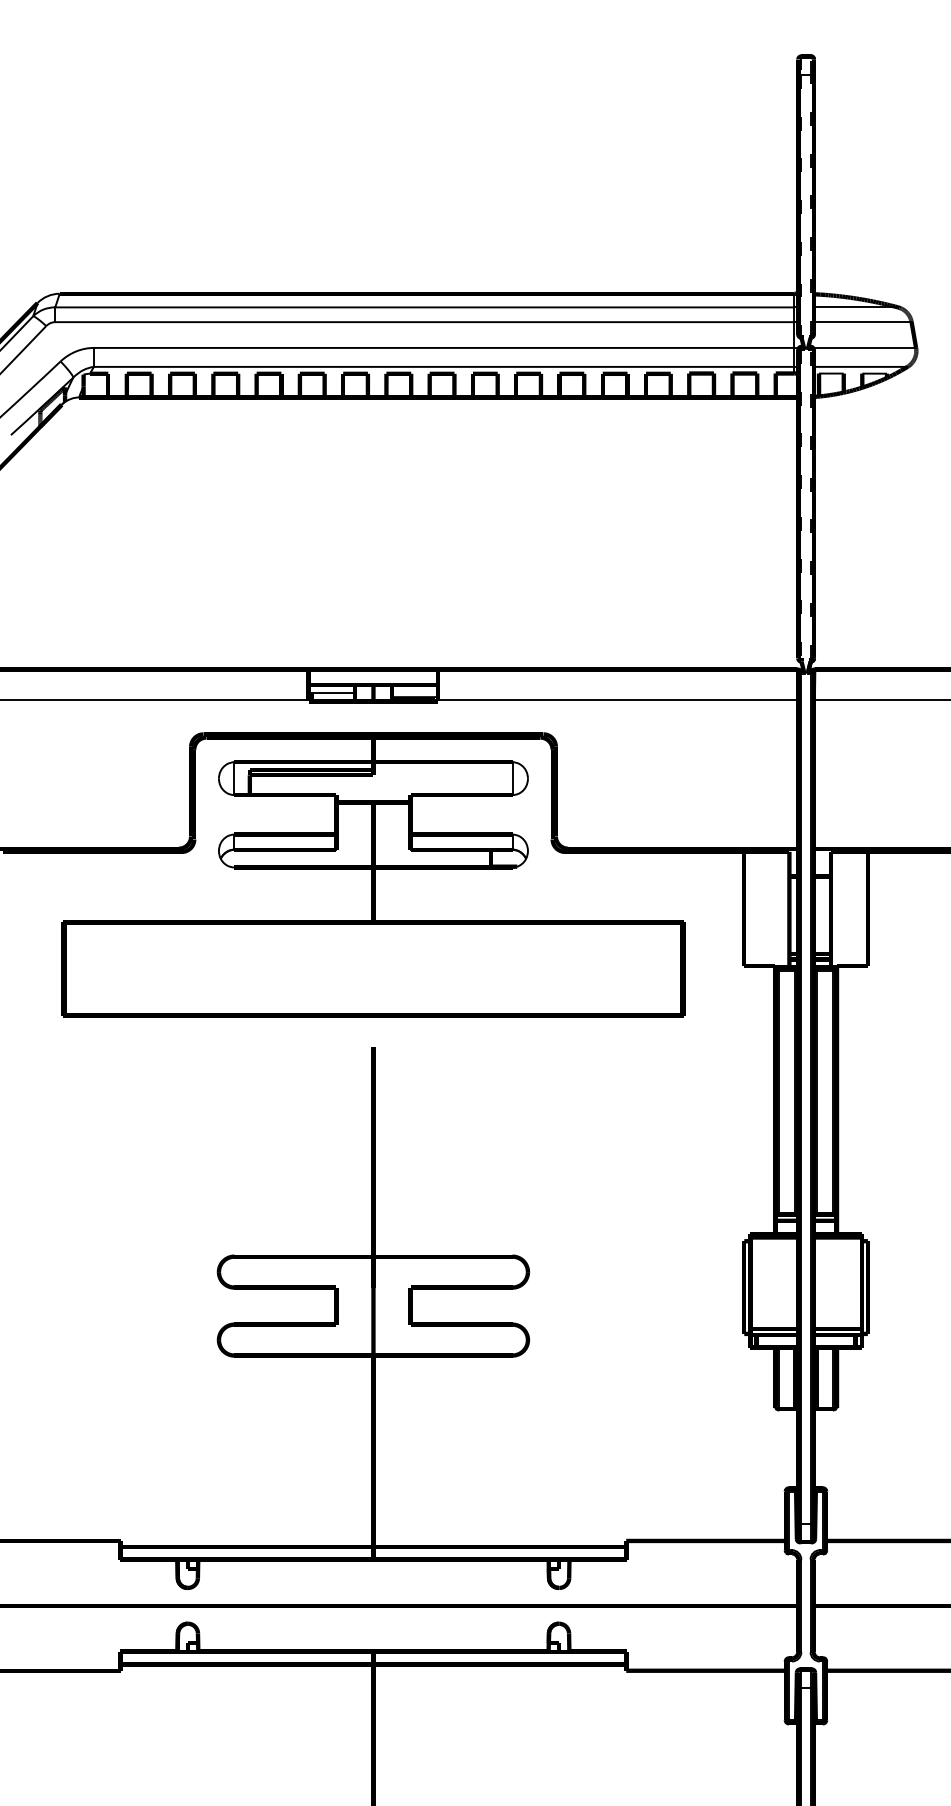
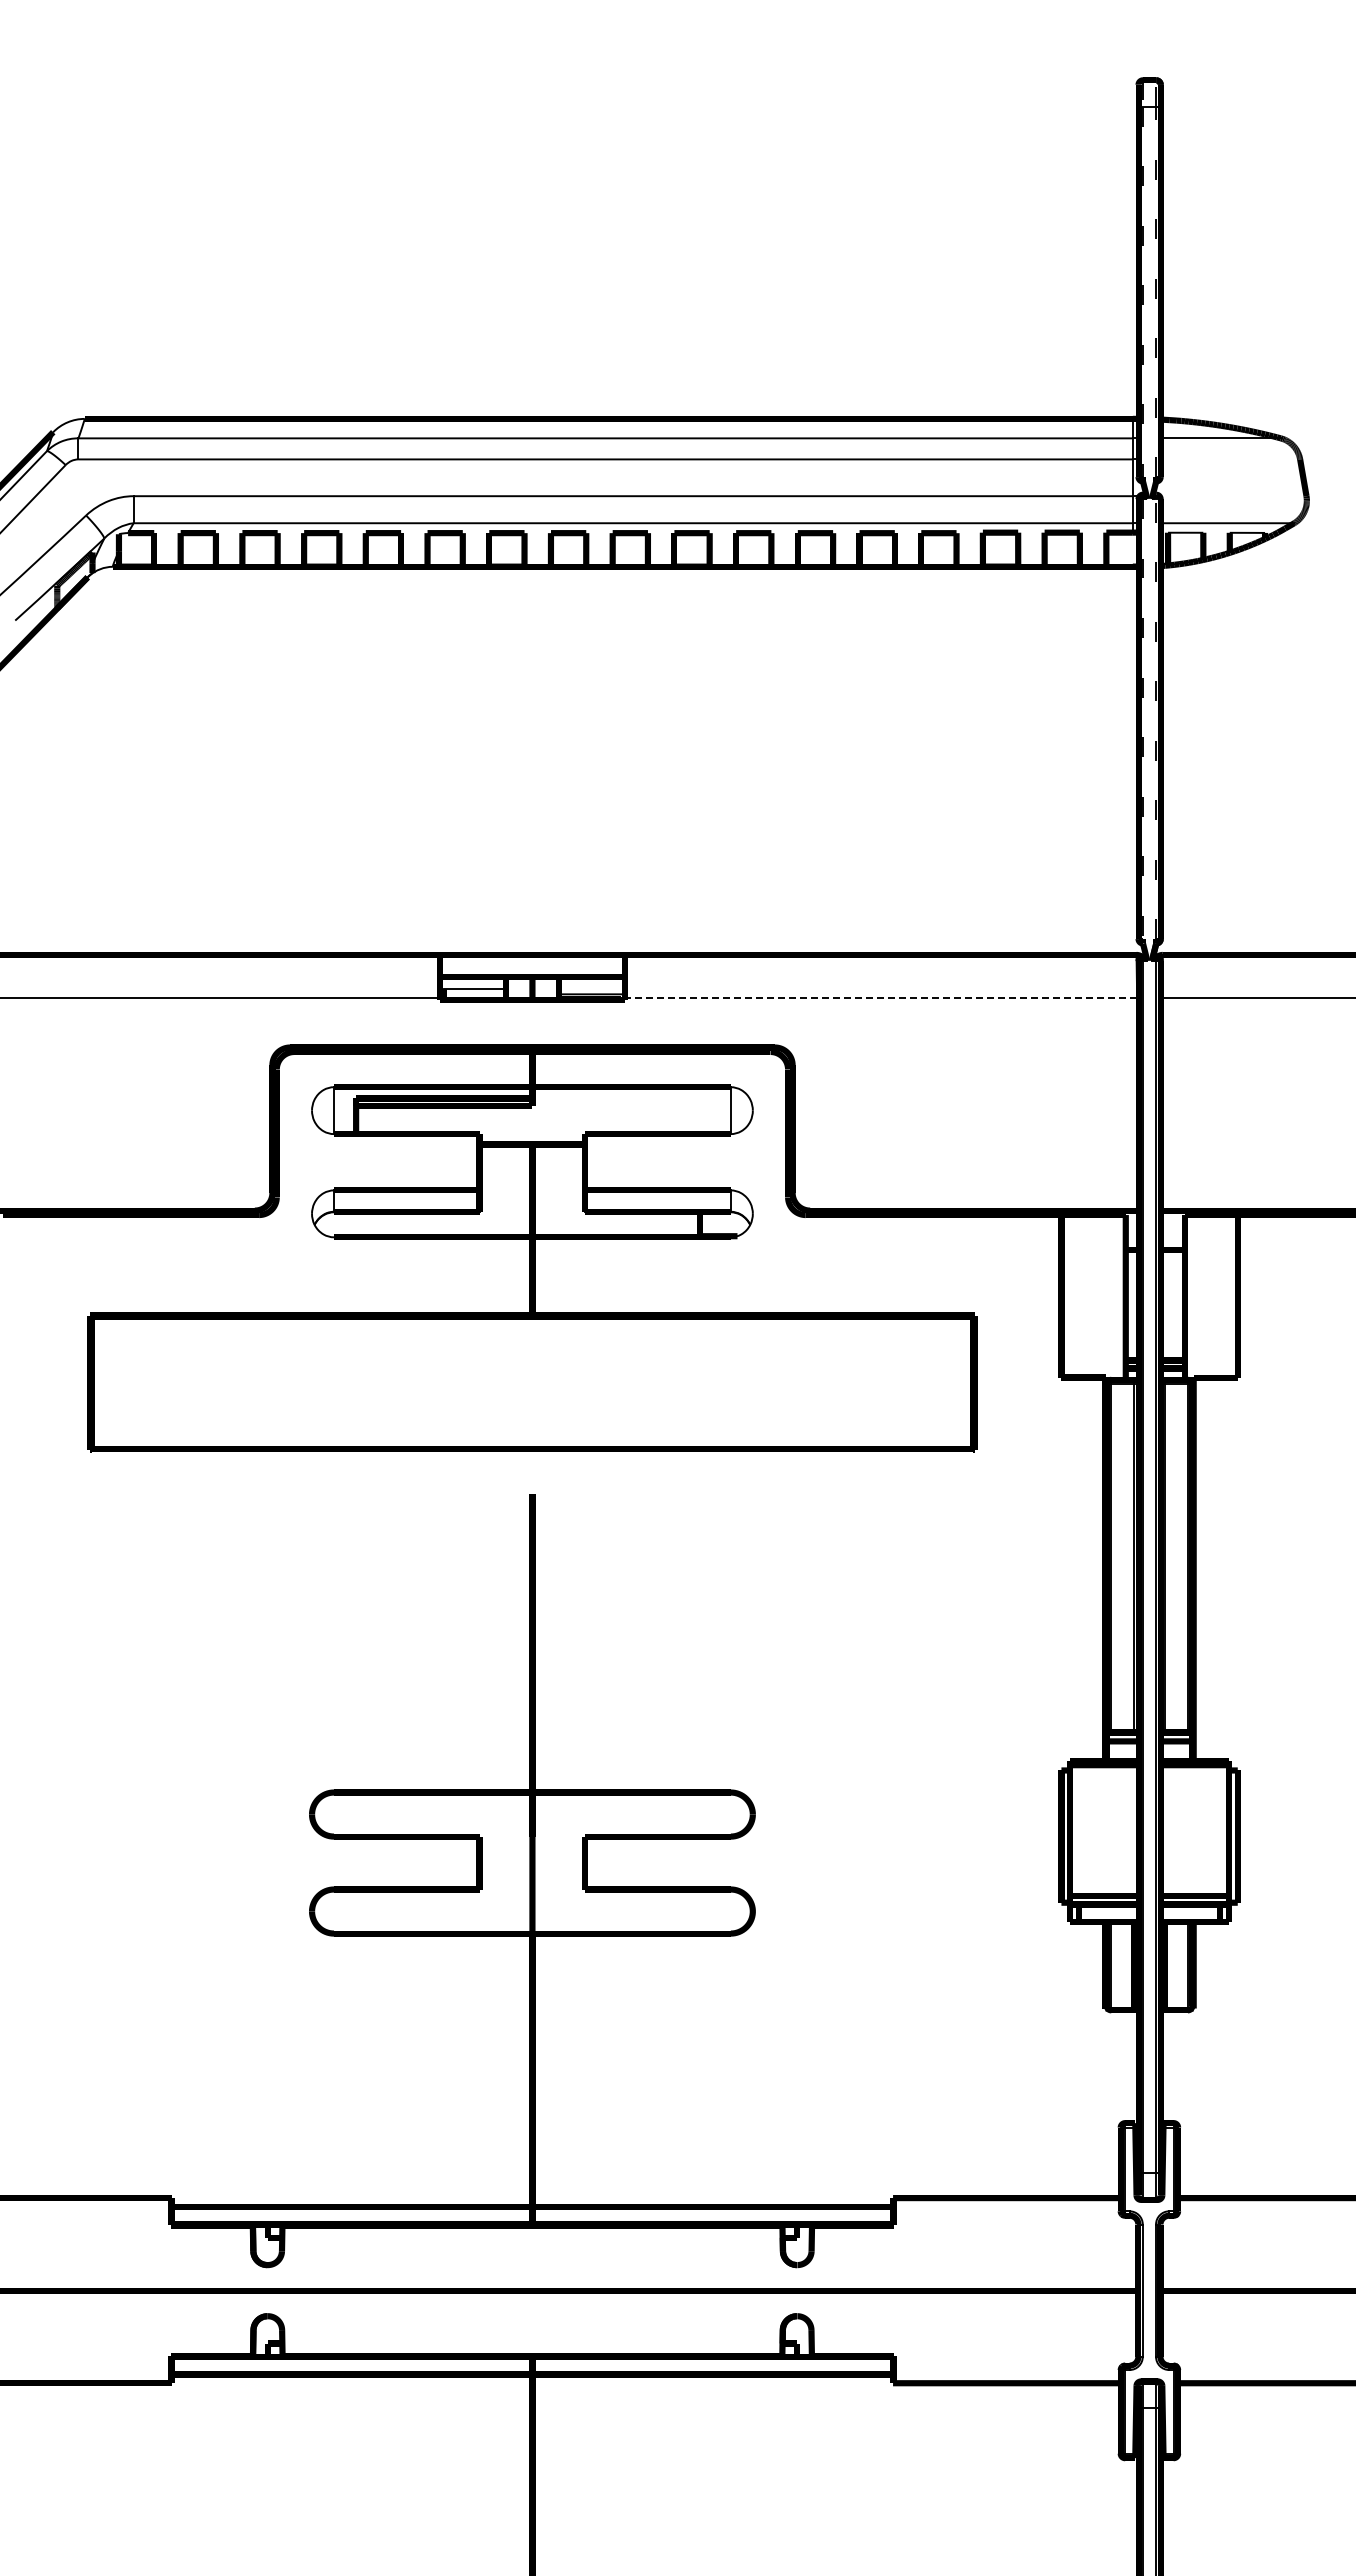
line: (862, 322) -> (1230, 459), removed
line: (864, 348) -> (1232, 496), removed
line: (617, 700) -> (880, 998), solid -> dashed

